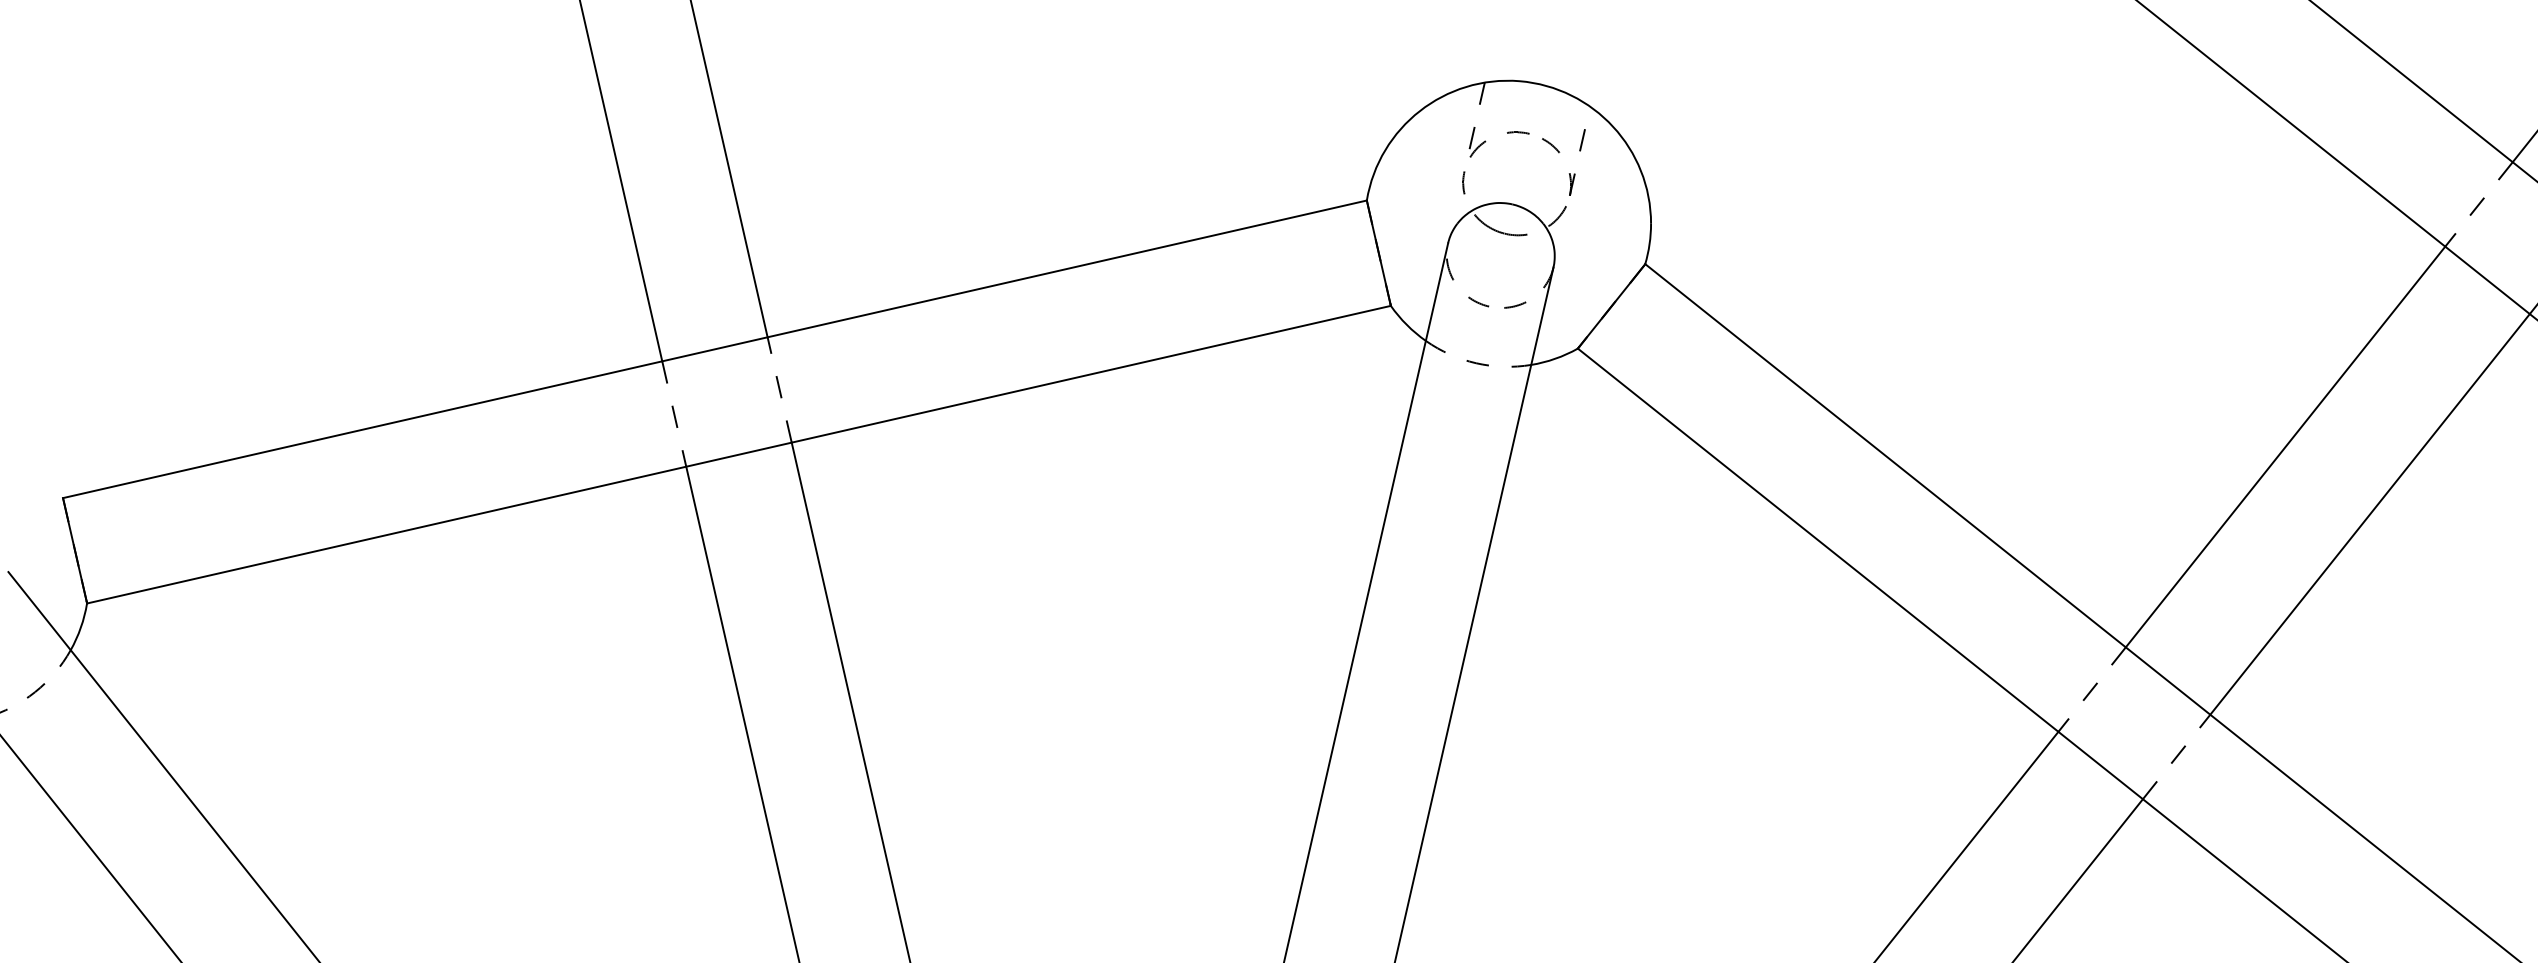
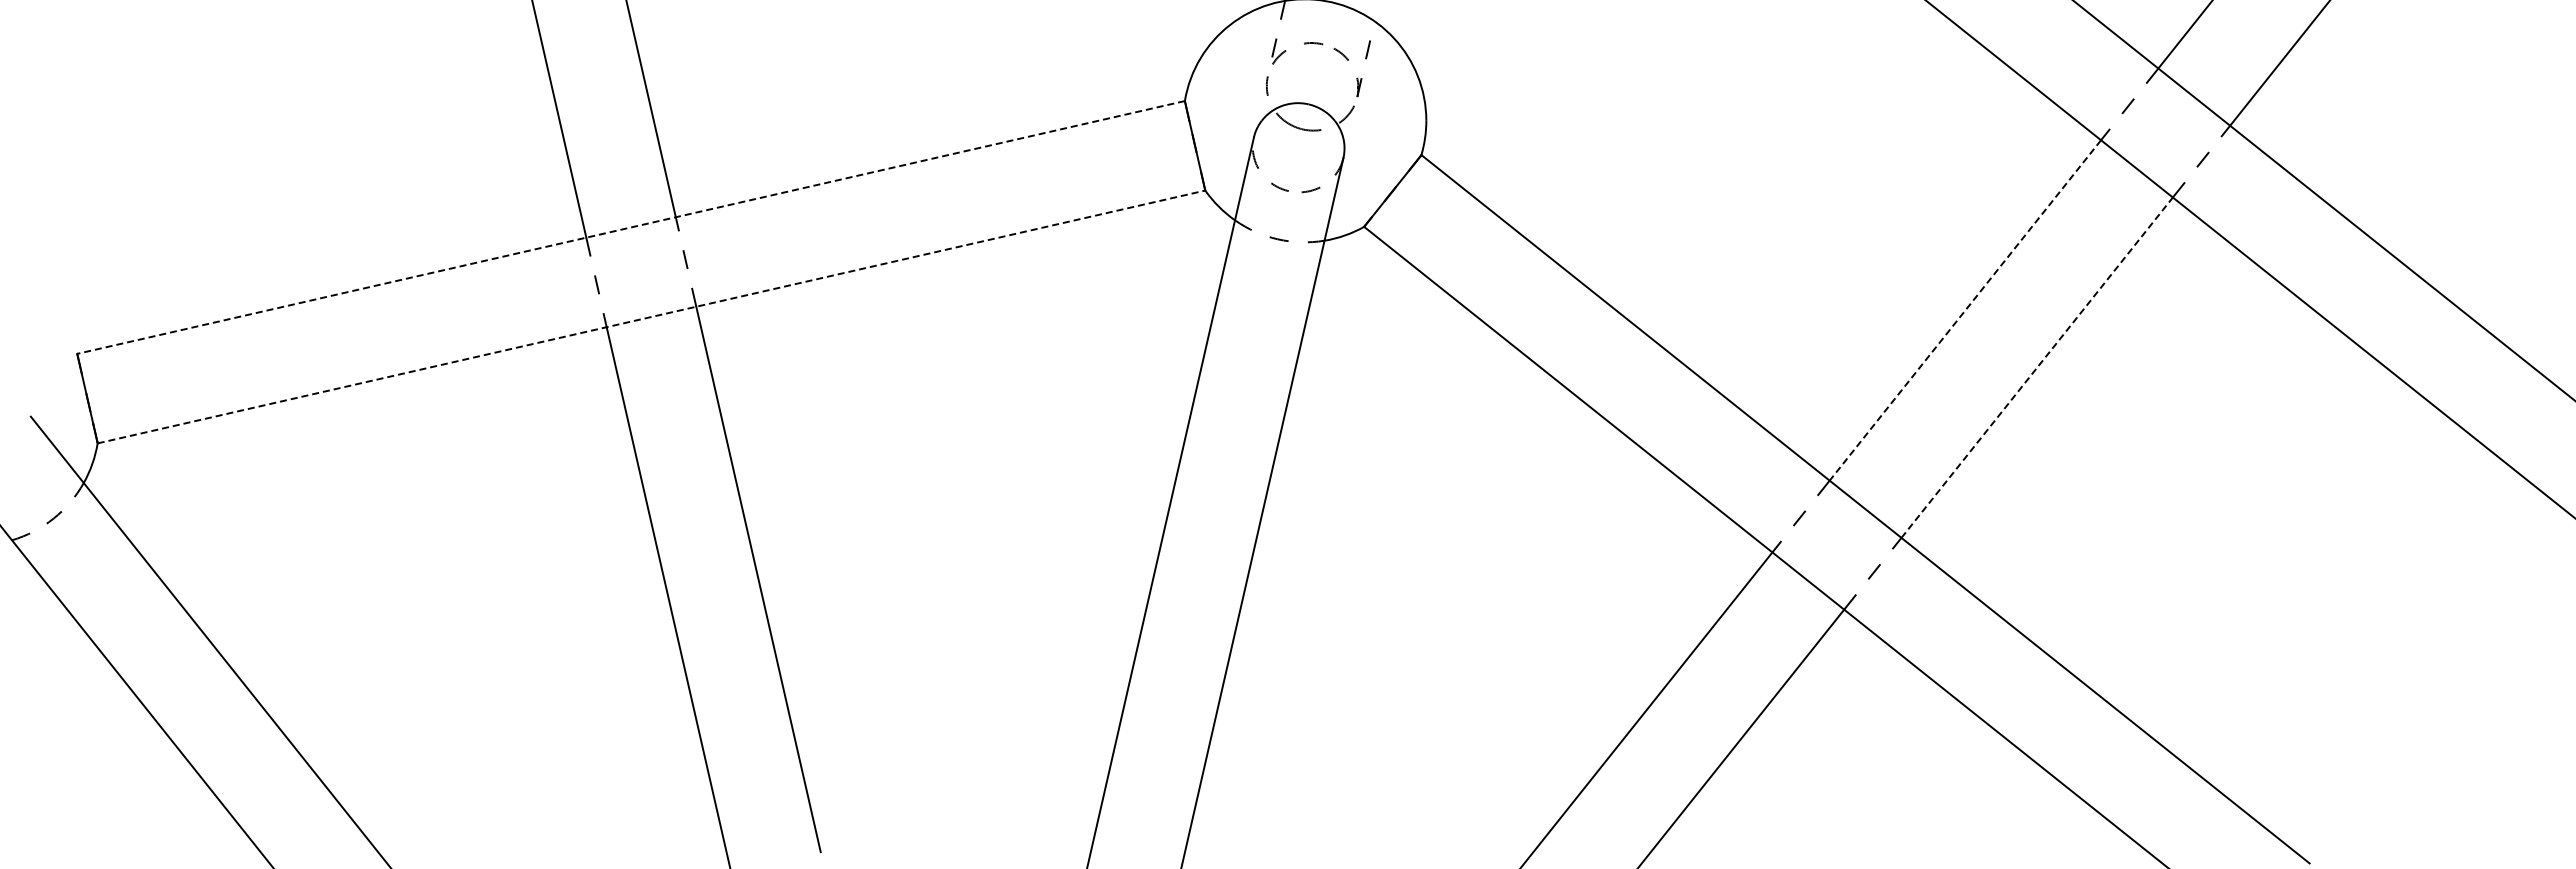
line: (714, 349) -> (630, 227), solid -> dashed
line: (2285, 447) -> (1965, 310), solid -> dashed
line: (740, 454) -> (652, 316), solid -> dashed
line: (2370, 514) -> (2037, 367), solid -> dashed

